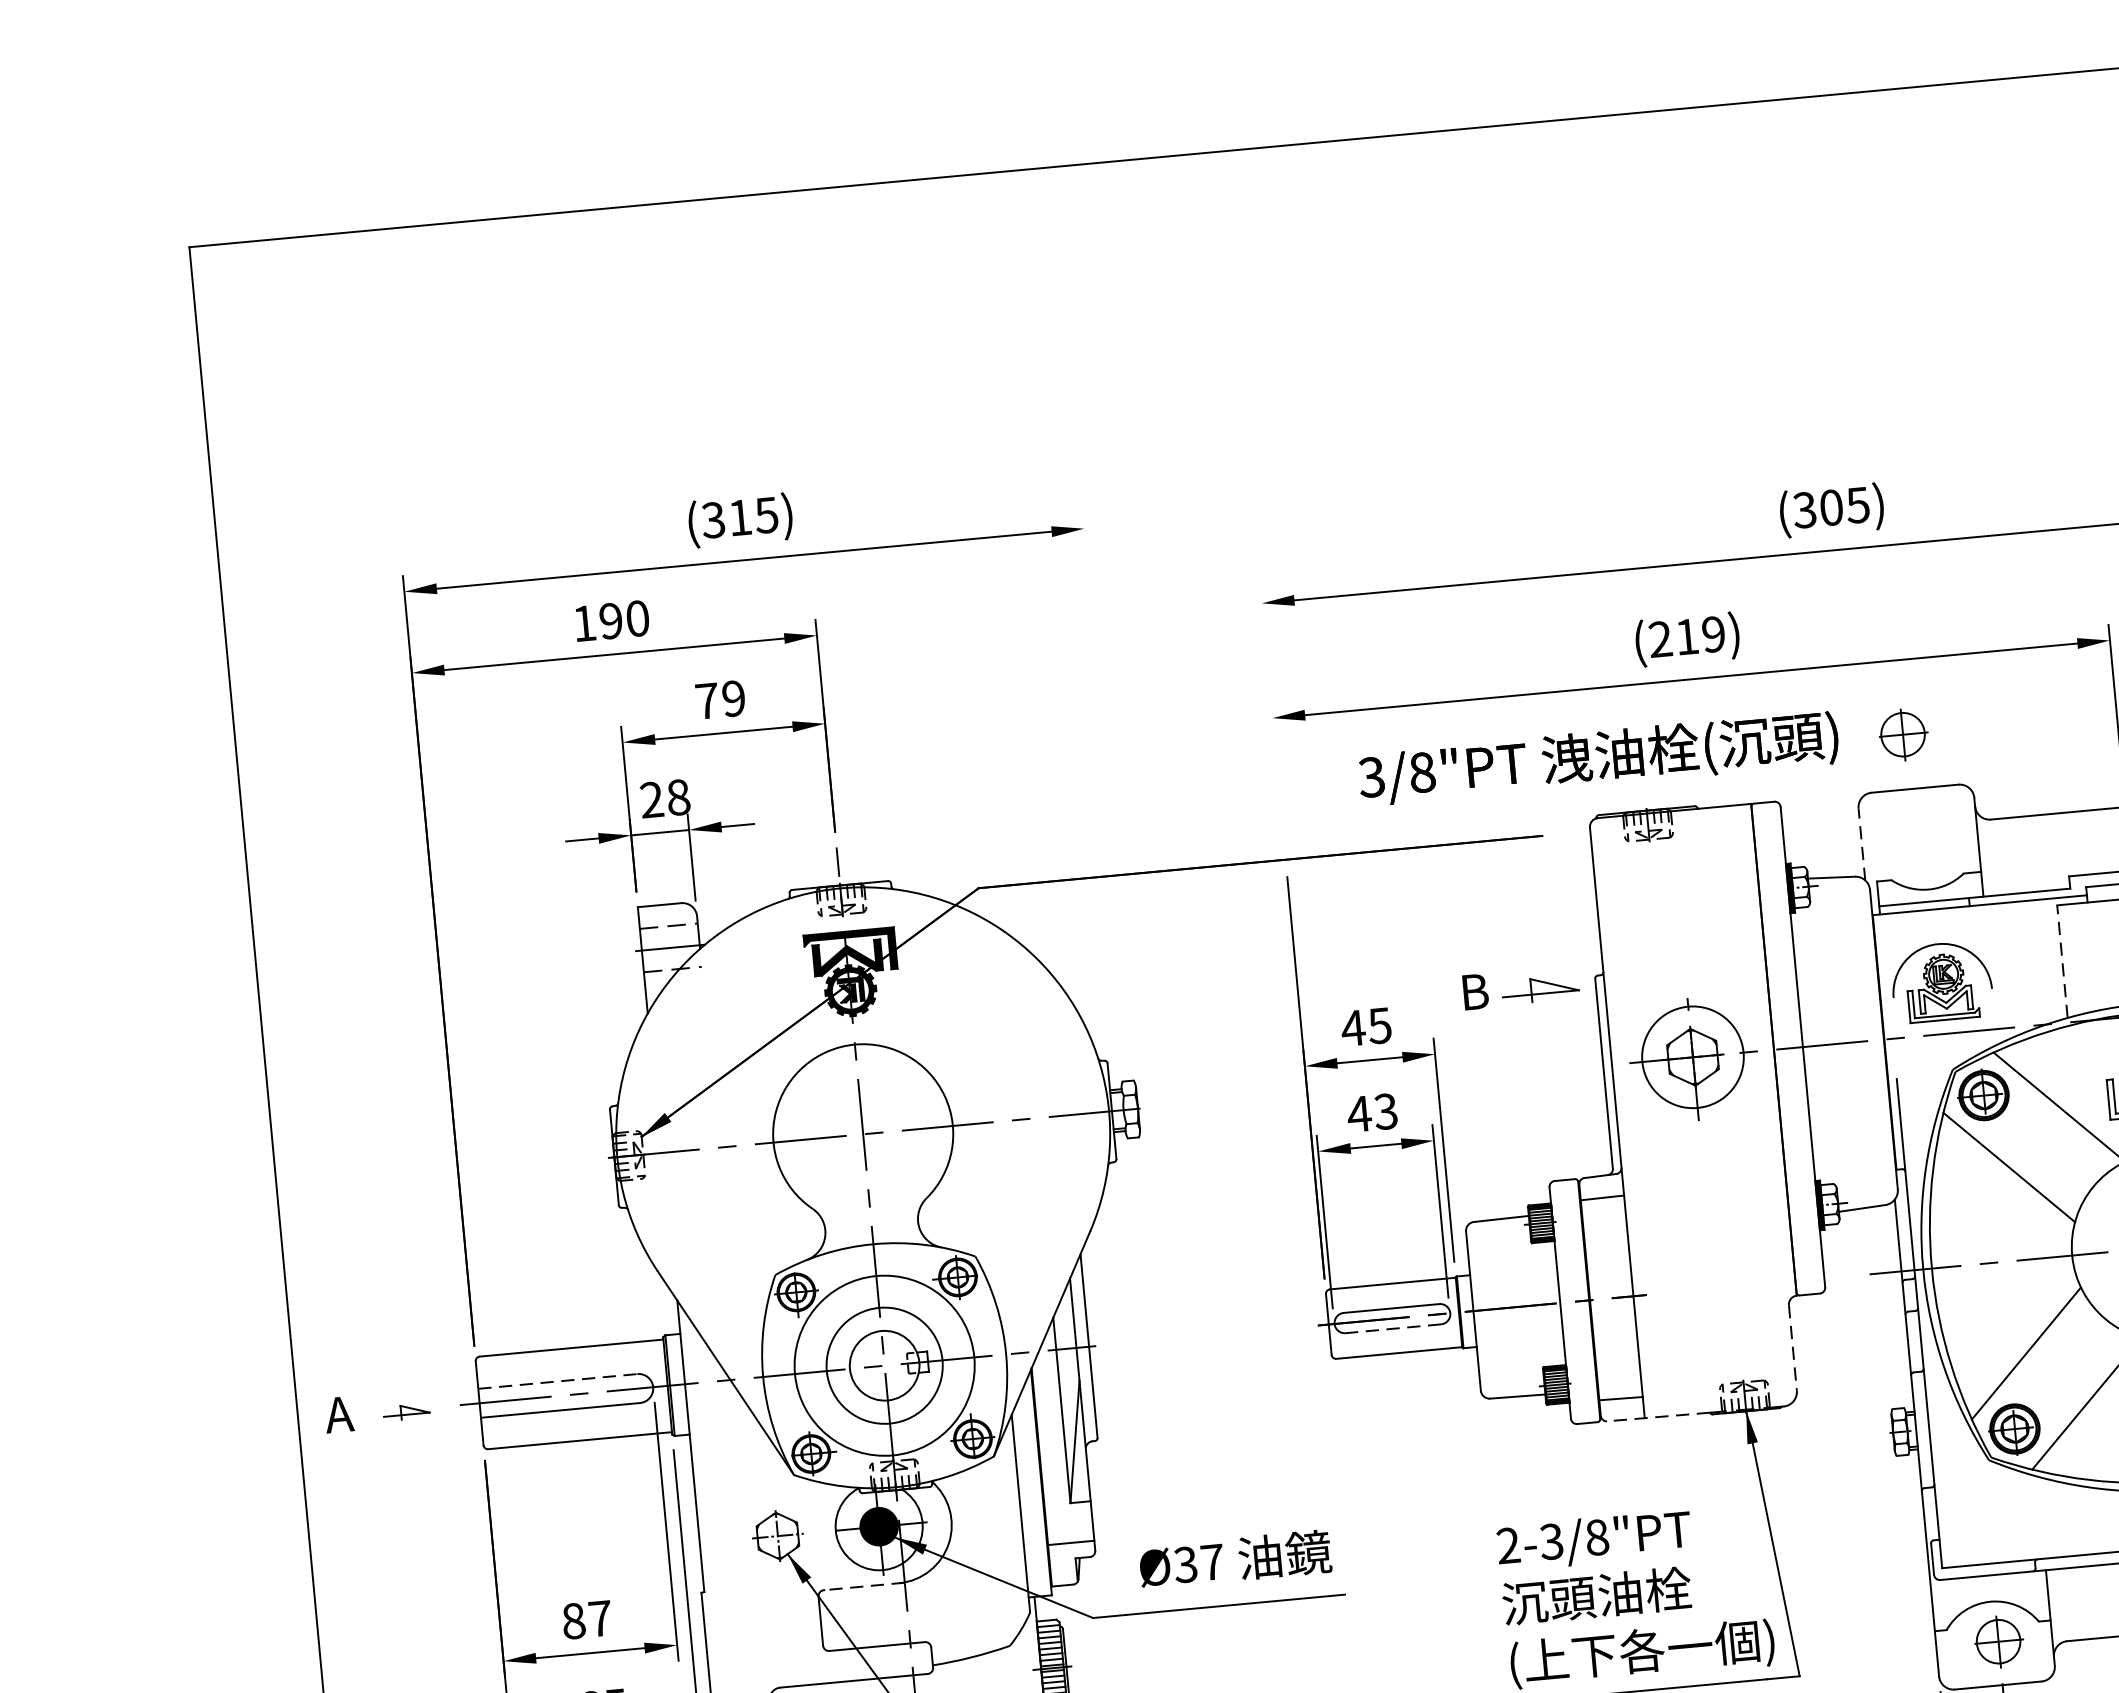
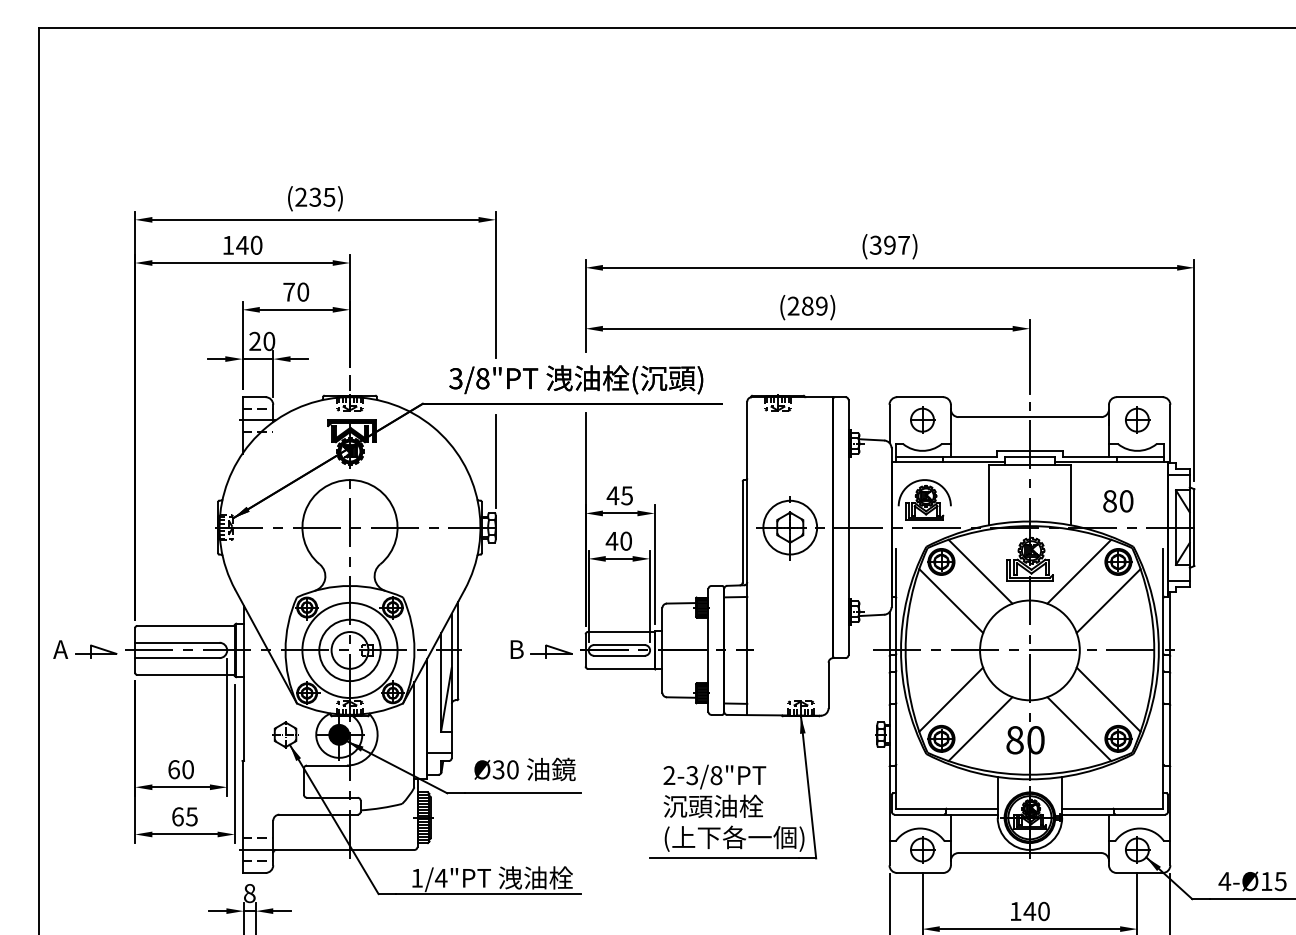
text: (1843, 505) -> (896, 244), (305) -> (397)
text: (725, 517) -> (307, 196), (315) -> (235)
text: (611, 619) -> (242, 244), 190 -> 140
text: (1686, 635) -> (807, 305), (219) -> (289)
line: (1094, 650) -> (495, 284), added
line: (1268, 674) -> (585, 305), added
text: (734, 697) -> (303, 291), 79 -> 70
part: (1902, 733) -> (922, 419), moved
text: (1599, 757) -> (576, 379), moved
text: (678, 797) -> (269, 341), 28 -> 20
line: (1861, 843) -> (889, 423), dashed -> solid
line: (2062, 961) -> (989, 495), dashed -> solid
line: (1125, 984) -> (495, 461), added
part: (1521, 987) -> (541, 649), moved
text: (1384, 1110) -> (625, 540), 43 -> 40
line: (1391, 1328) -> (618, 655), dashed -> solid
line: (1792, 1348) -> (828, 685), dashed -> solid
line: (558, 1380) -> (177, 642), dashed -> solid
part: (407, 1412) -> (96, 651), size x1.67
line: (1658, 1417) -> (754, 715), dashed -> solid
text: (1211, 1561) -> (512, 769), Ø37 -> Ø30
line: (864, 1586) -> (328, 765), dashed -> solid
text: (586, 1619) -> (180, 769), 87 -> 60

